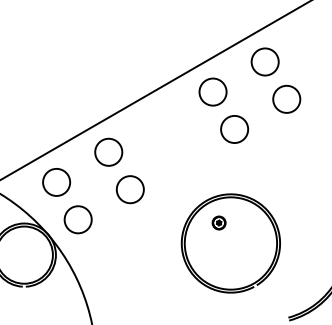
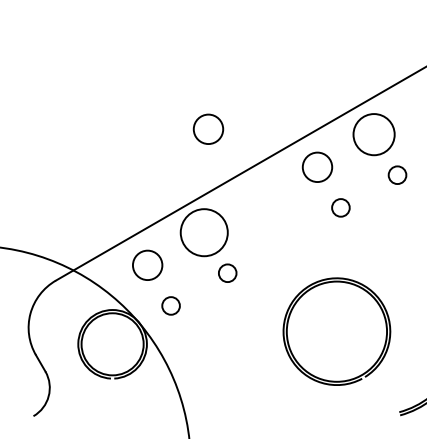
circle: (112, 56) -> (208, 128), added
circle: (264, 61) -> (373, 134), size x1.4
circle: (286, 98) -> (397, 174), size x0.6
circle: (234, 129) -> (340, 207), size x0.6
circle: (108, 152) -> (203, 232), size x1.6
circle: (130, 188) -> (227, 272), size x0.6
circle: (77, 219) -> (170, 305), size x0.6
part: (219, 223) -> (324, 309), removed

